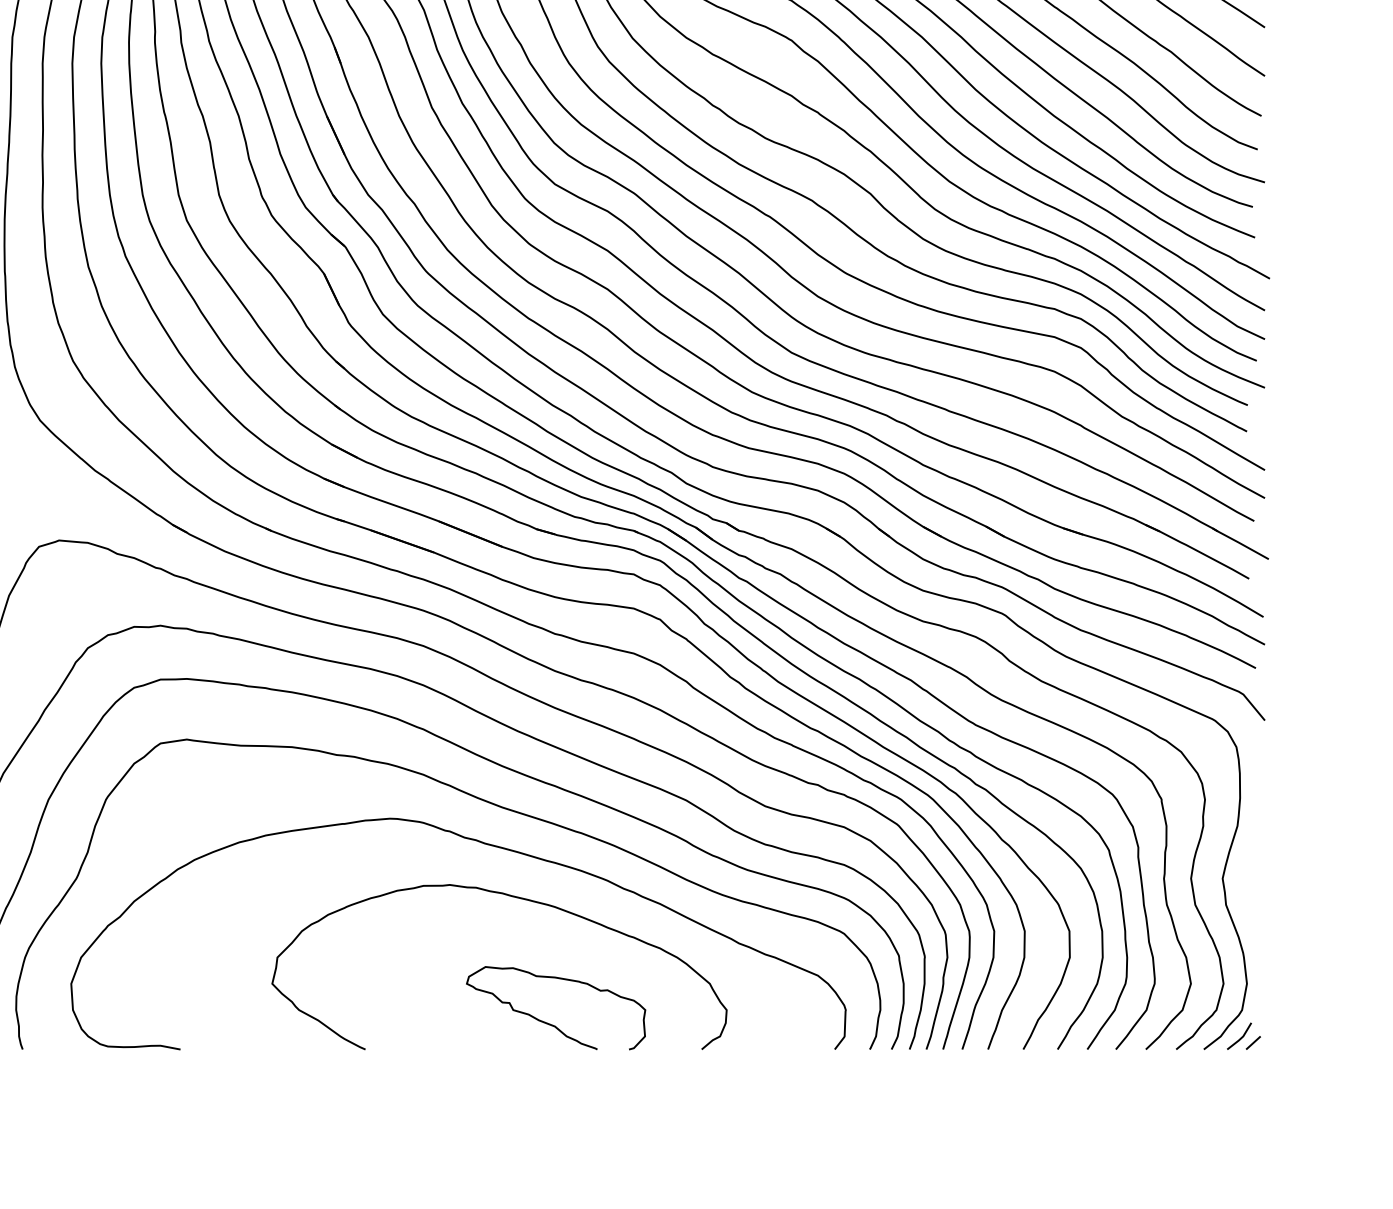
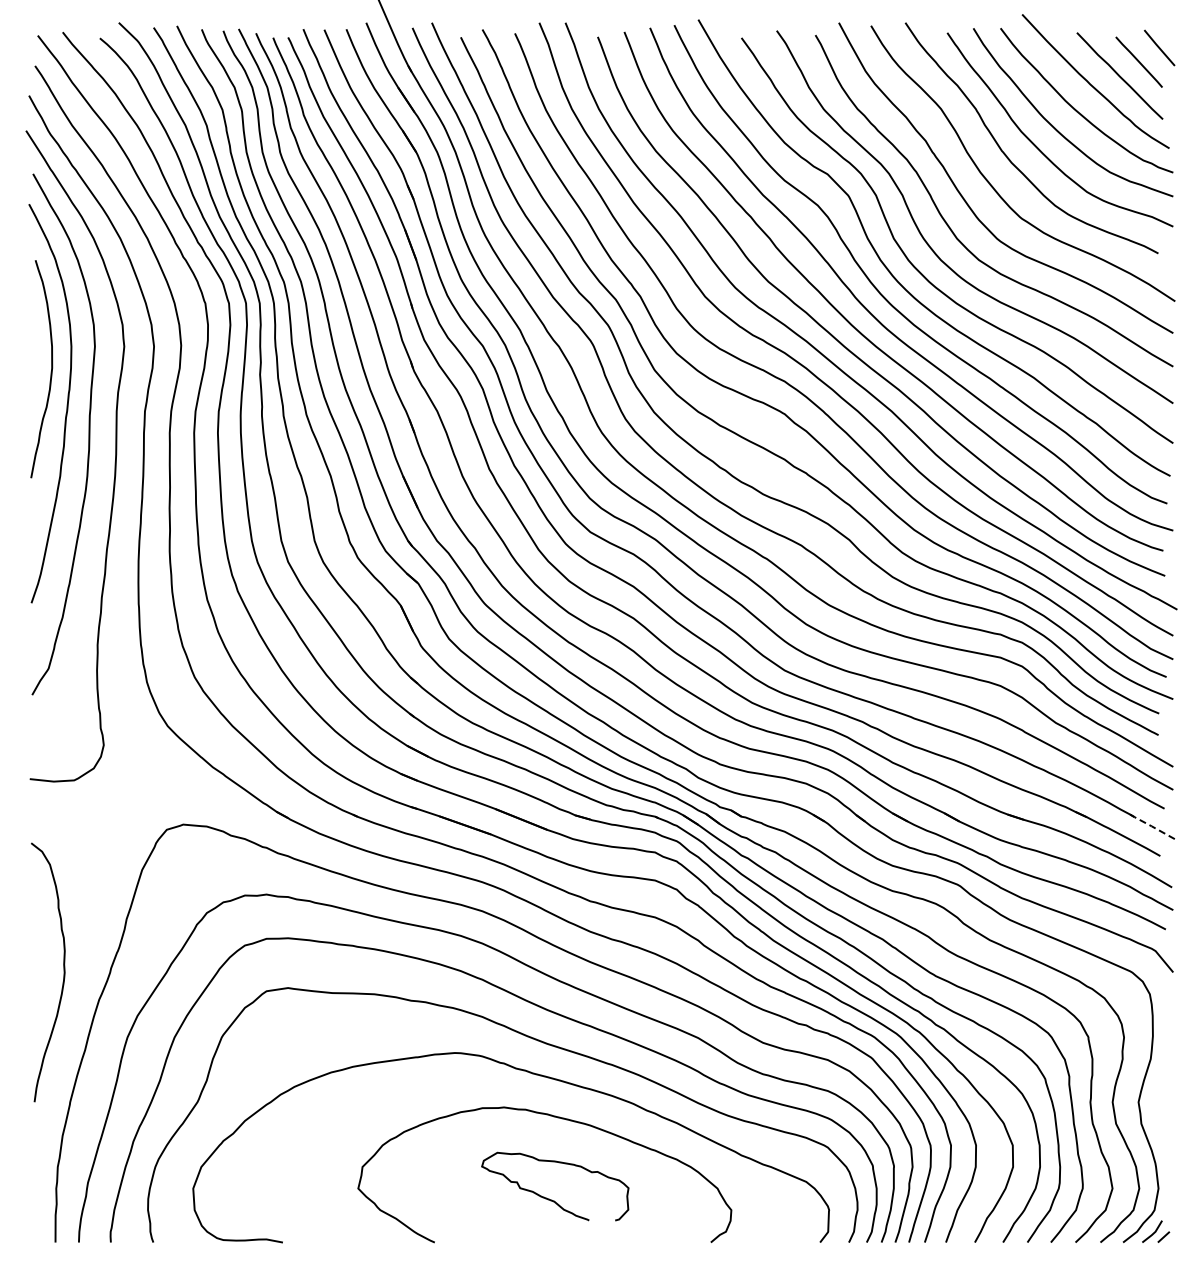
line: (1239, 542) -> (1152, 826), solid -> dashed
curve: (549, 1022) -> (549, 1198), moved

